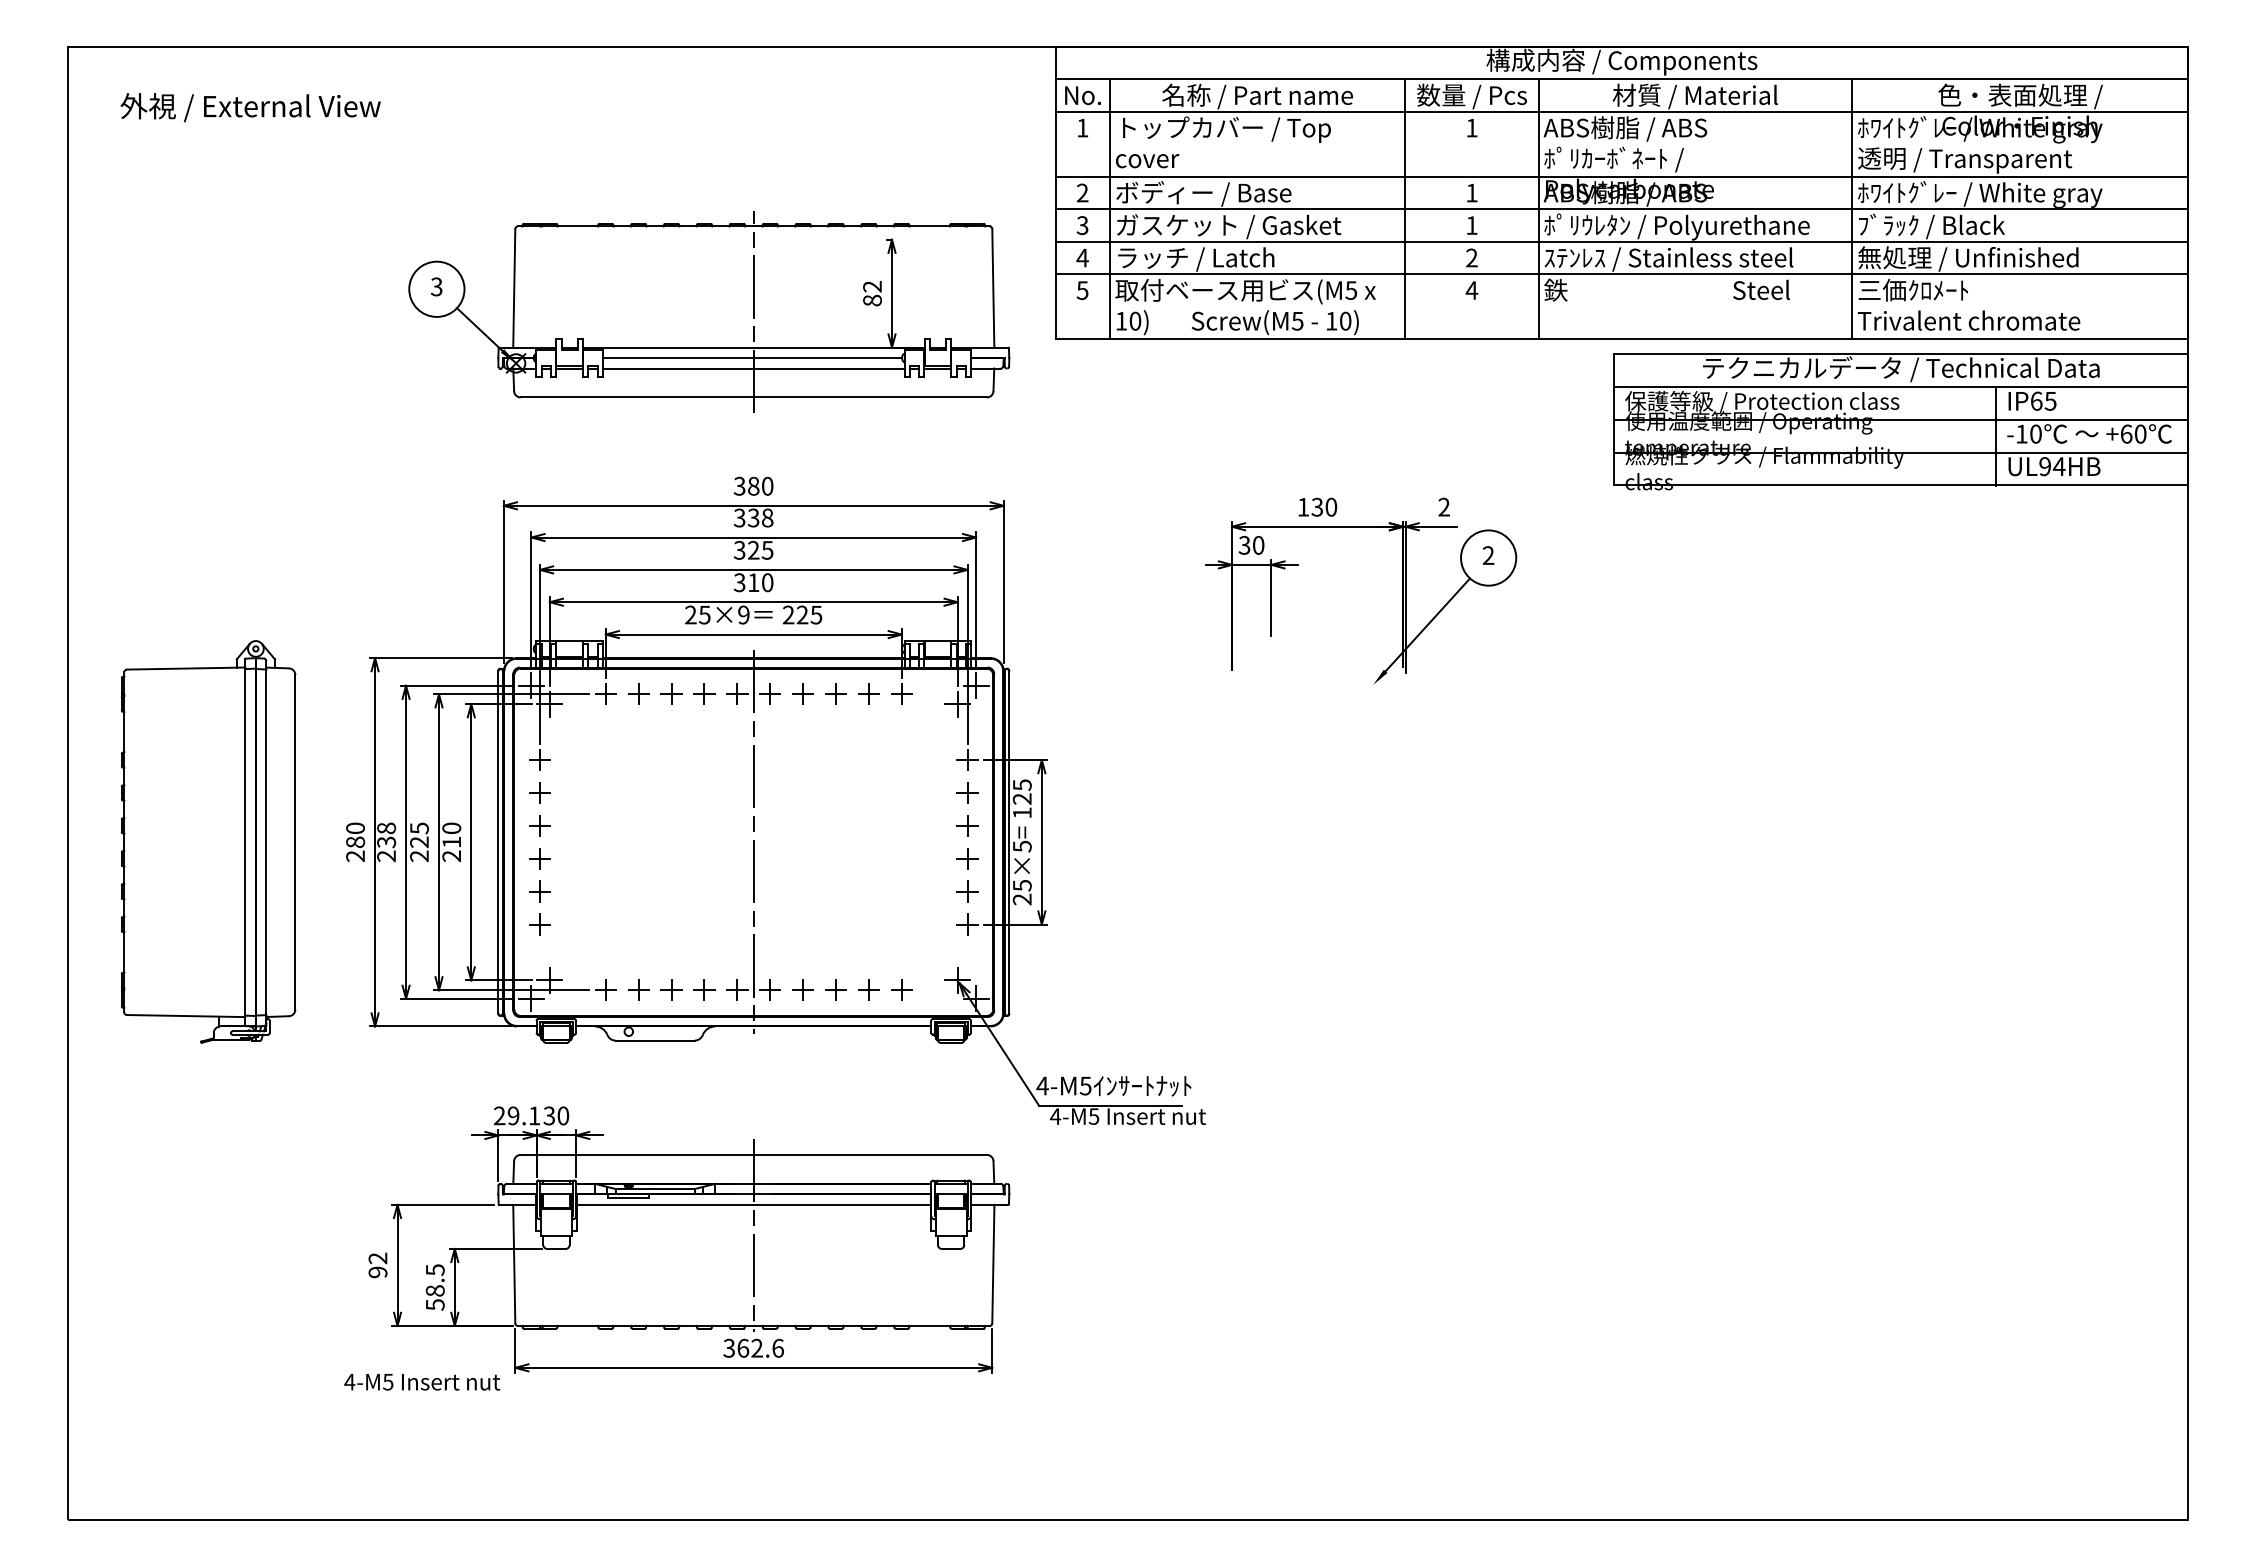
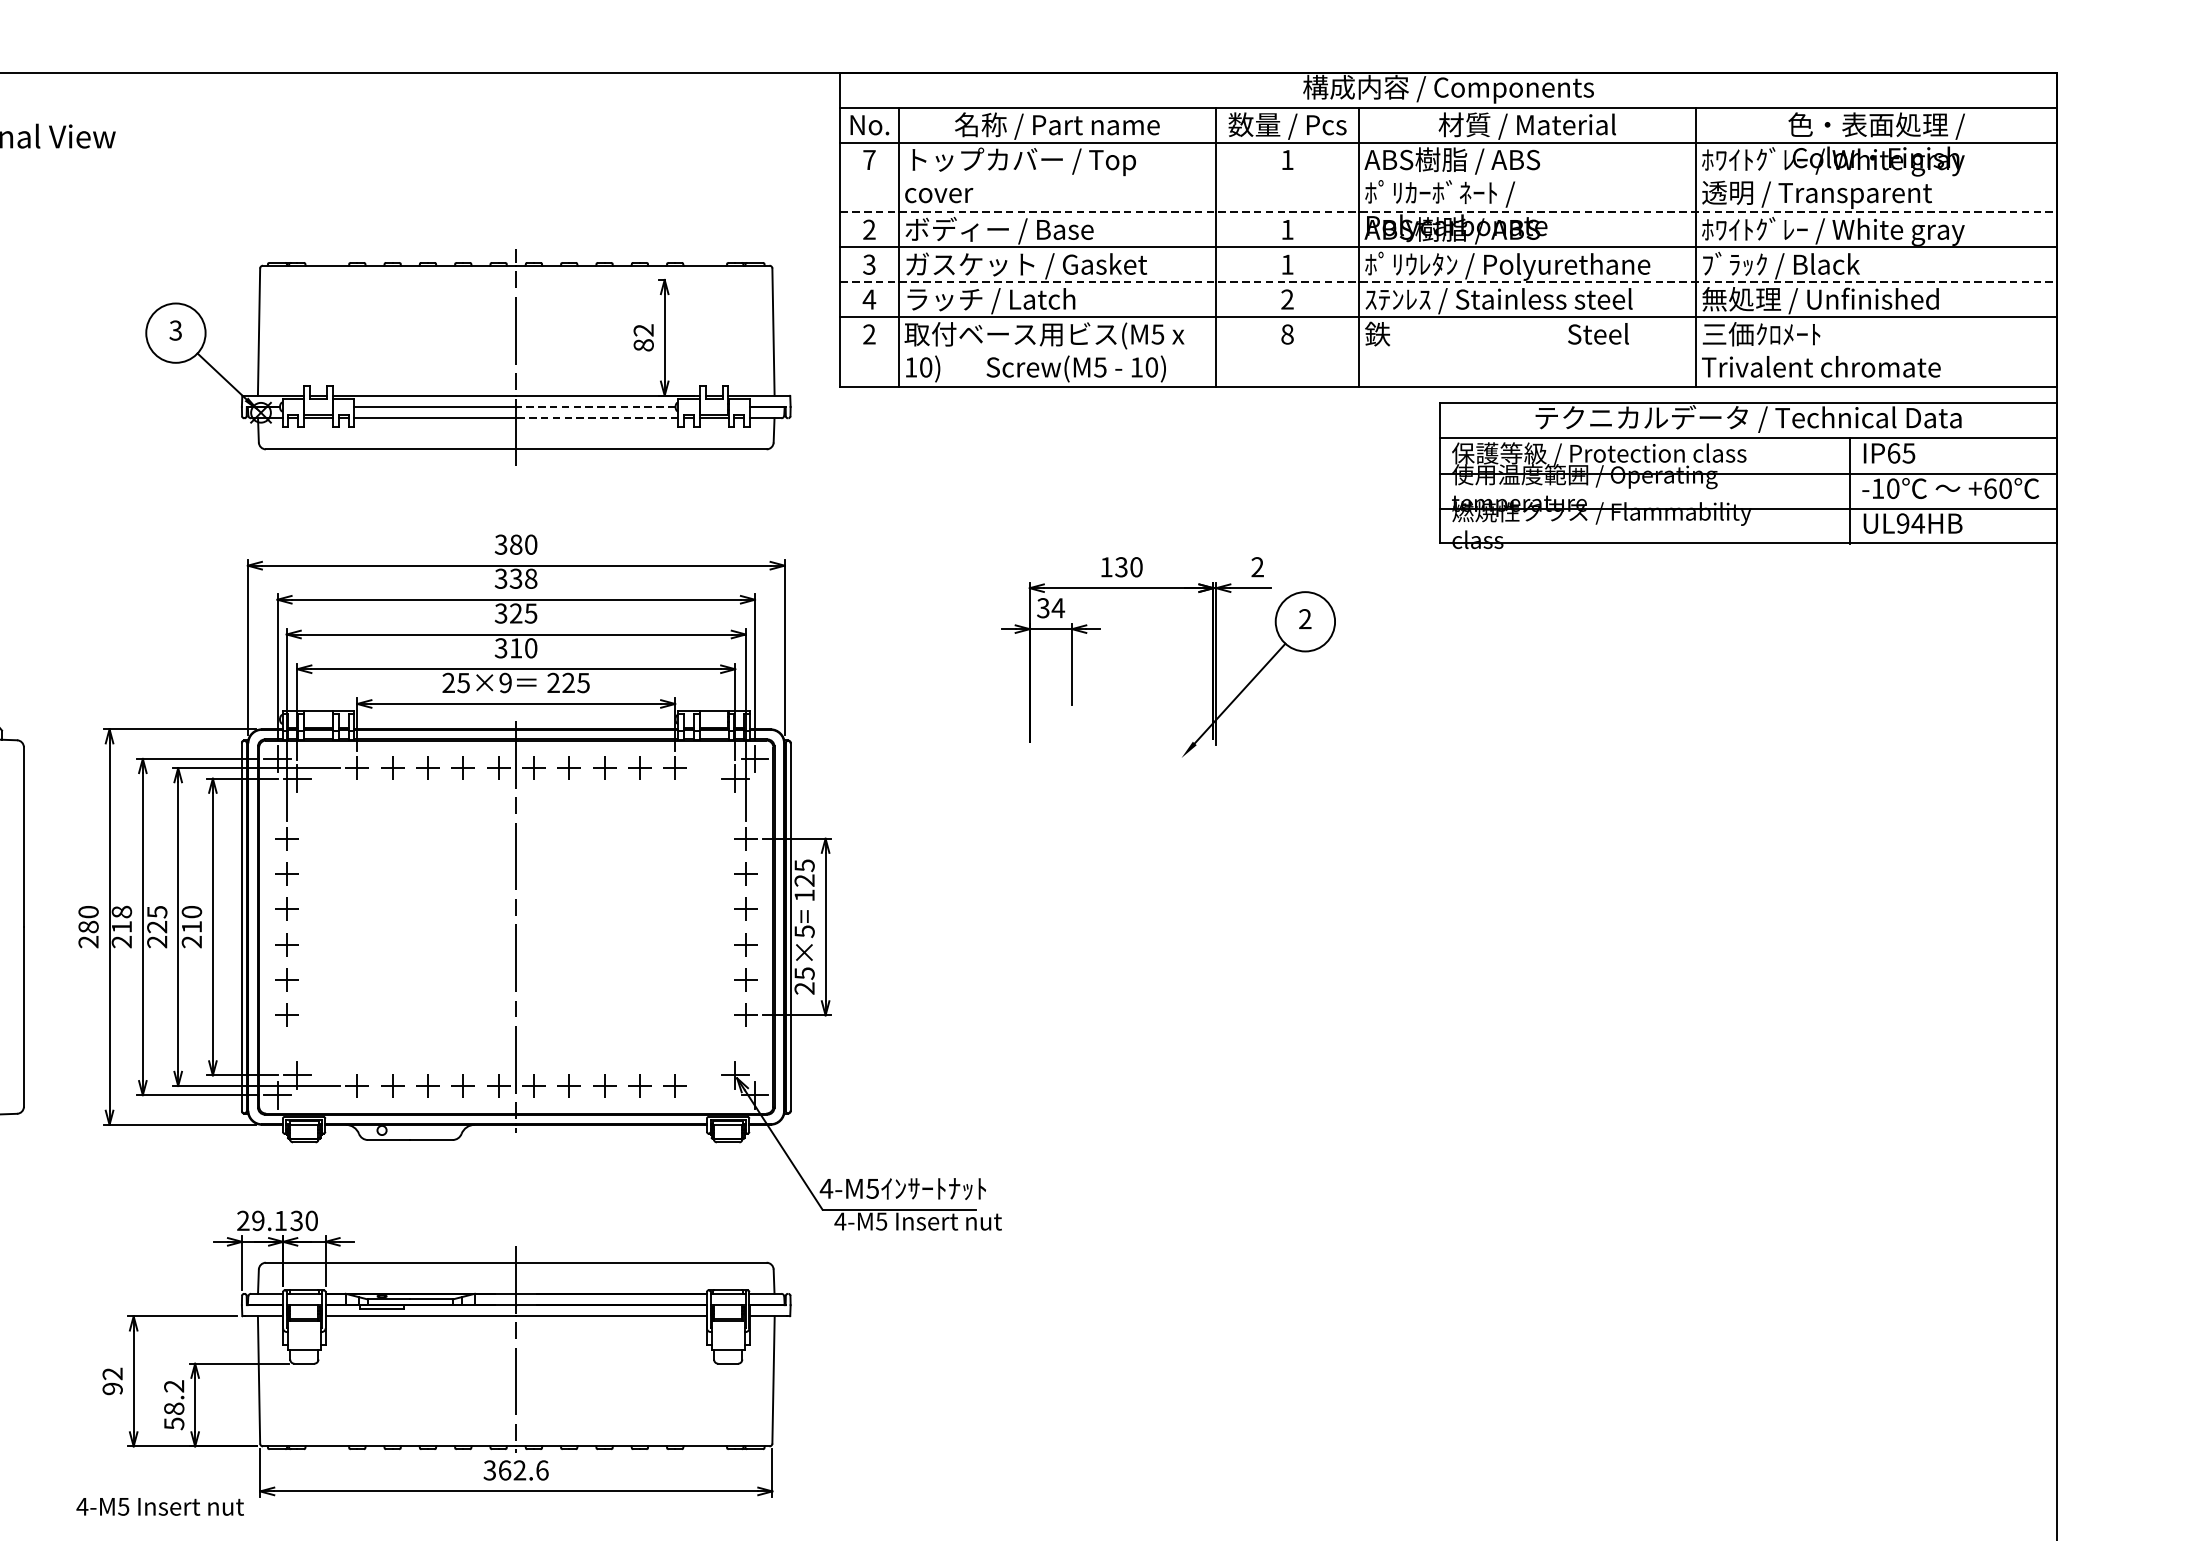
text: (1082, 127) -> (869, 159), 1 -> 7
line: (1622, 176) -> (1449, 212), solid -> dashed
line: (1622, 241) -> (1449, 281), solid -> dashed
text: (1082, 290) -> (869, 334), 5 -> 2
text: (1471, 290) -> (1287, 334), 4 -> 8
line: (827, 358) -> (595, 407), solid -> dashed
line: (828, 368) -> (596, 418), solid -> dashed
text: (1258, 545) -> (1058, 608), 30 -> 34
text: (386, 842) -> (121, 927), 238 -> 218
text: (434, 1269) -> (173, 1385), 58.5 -> 58.2

